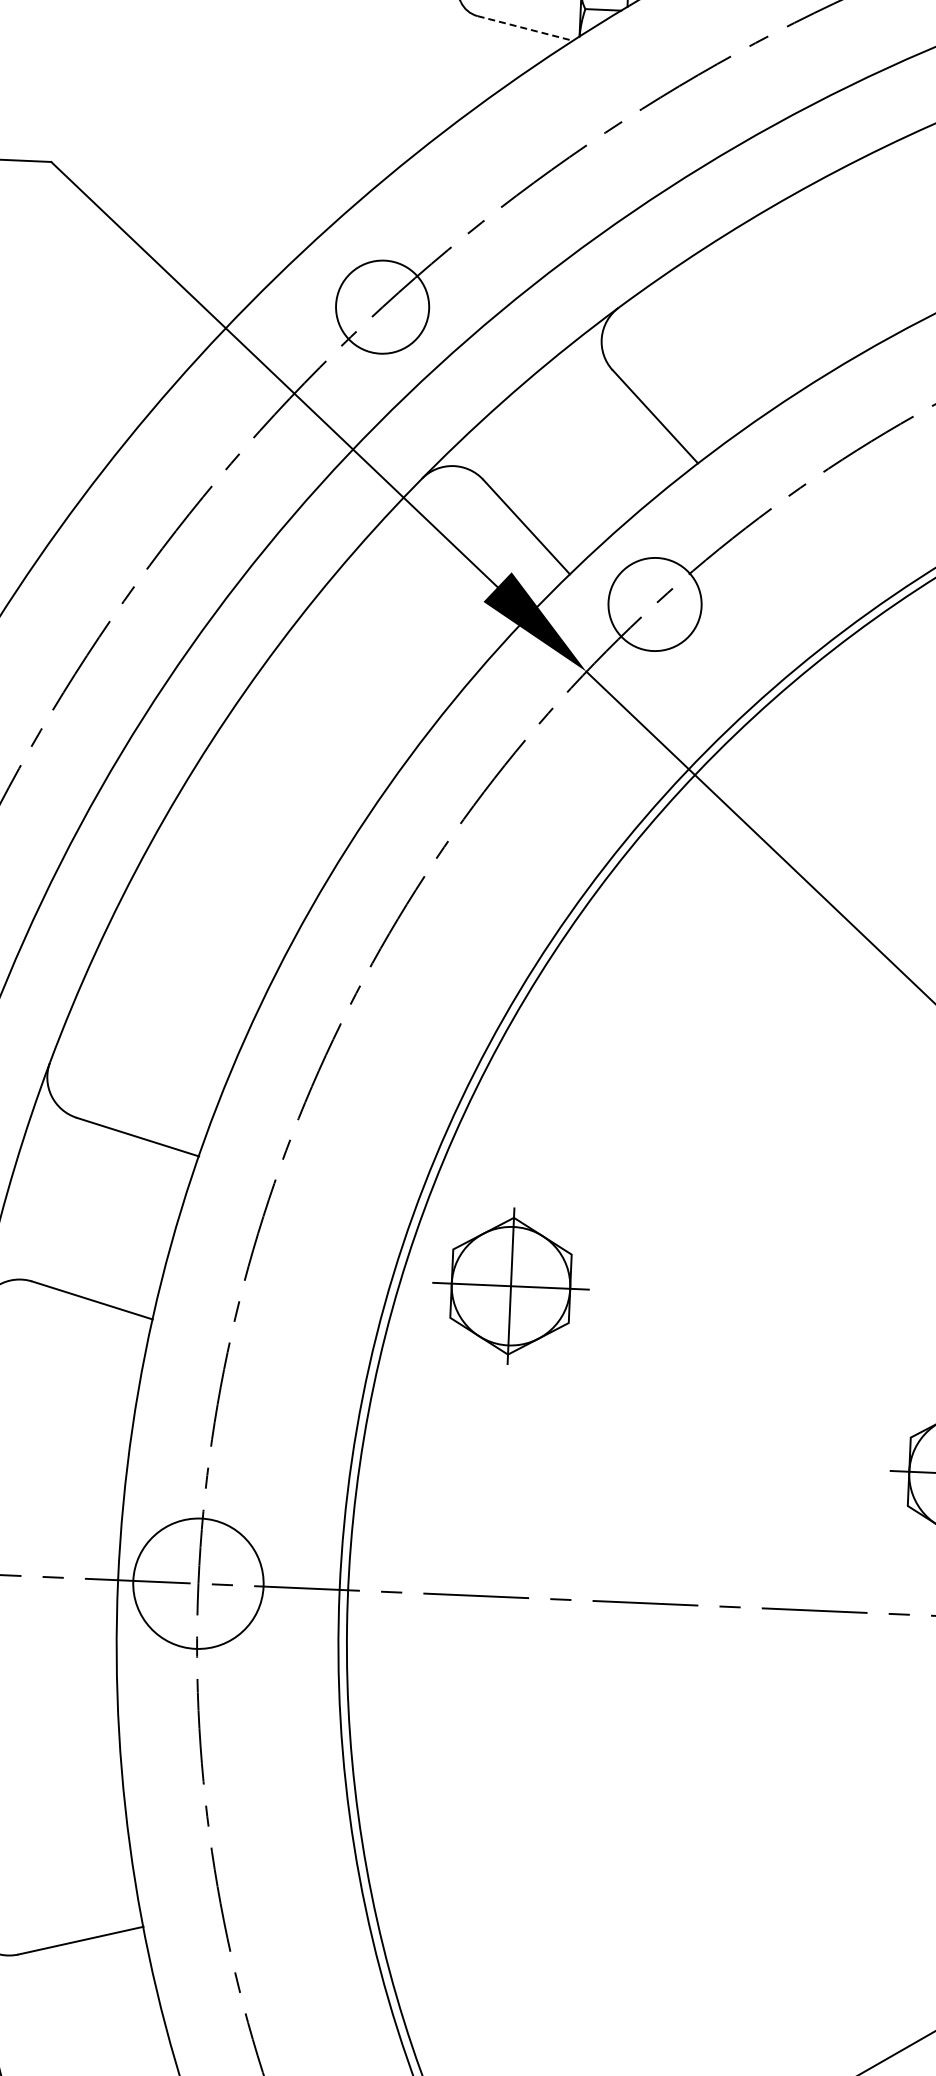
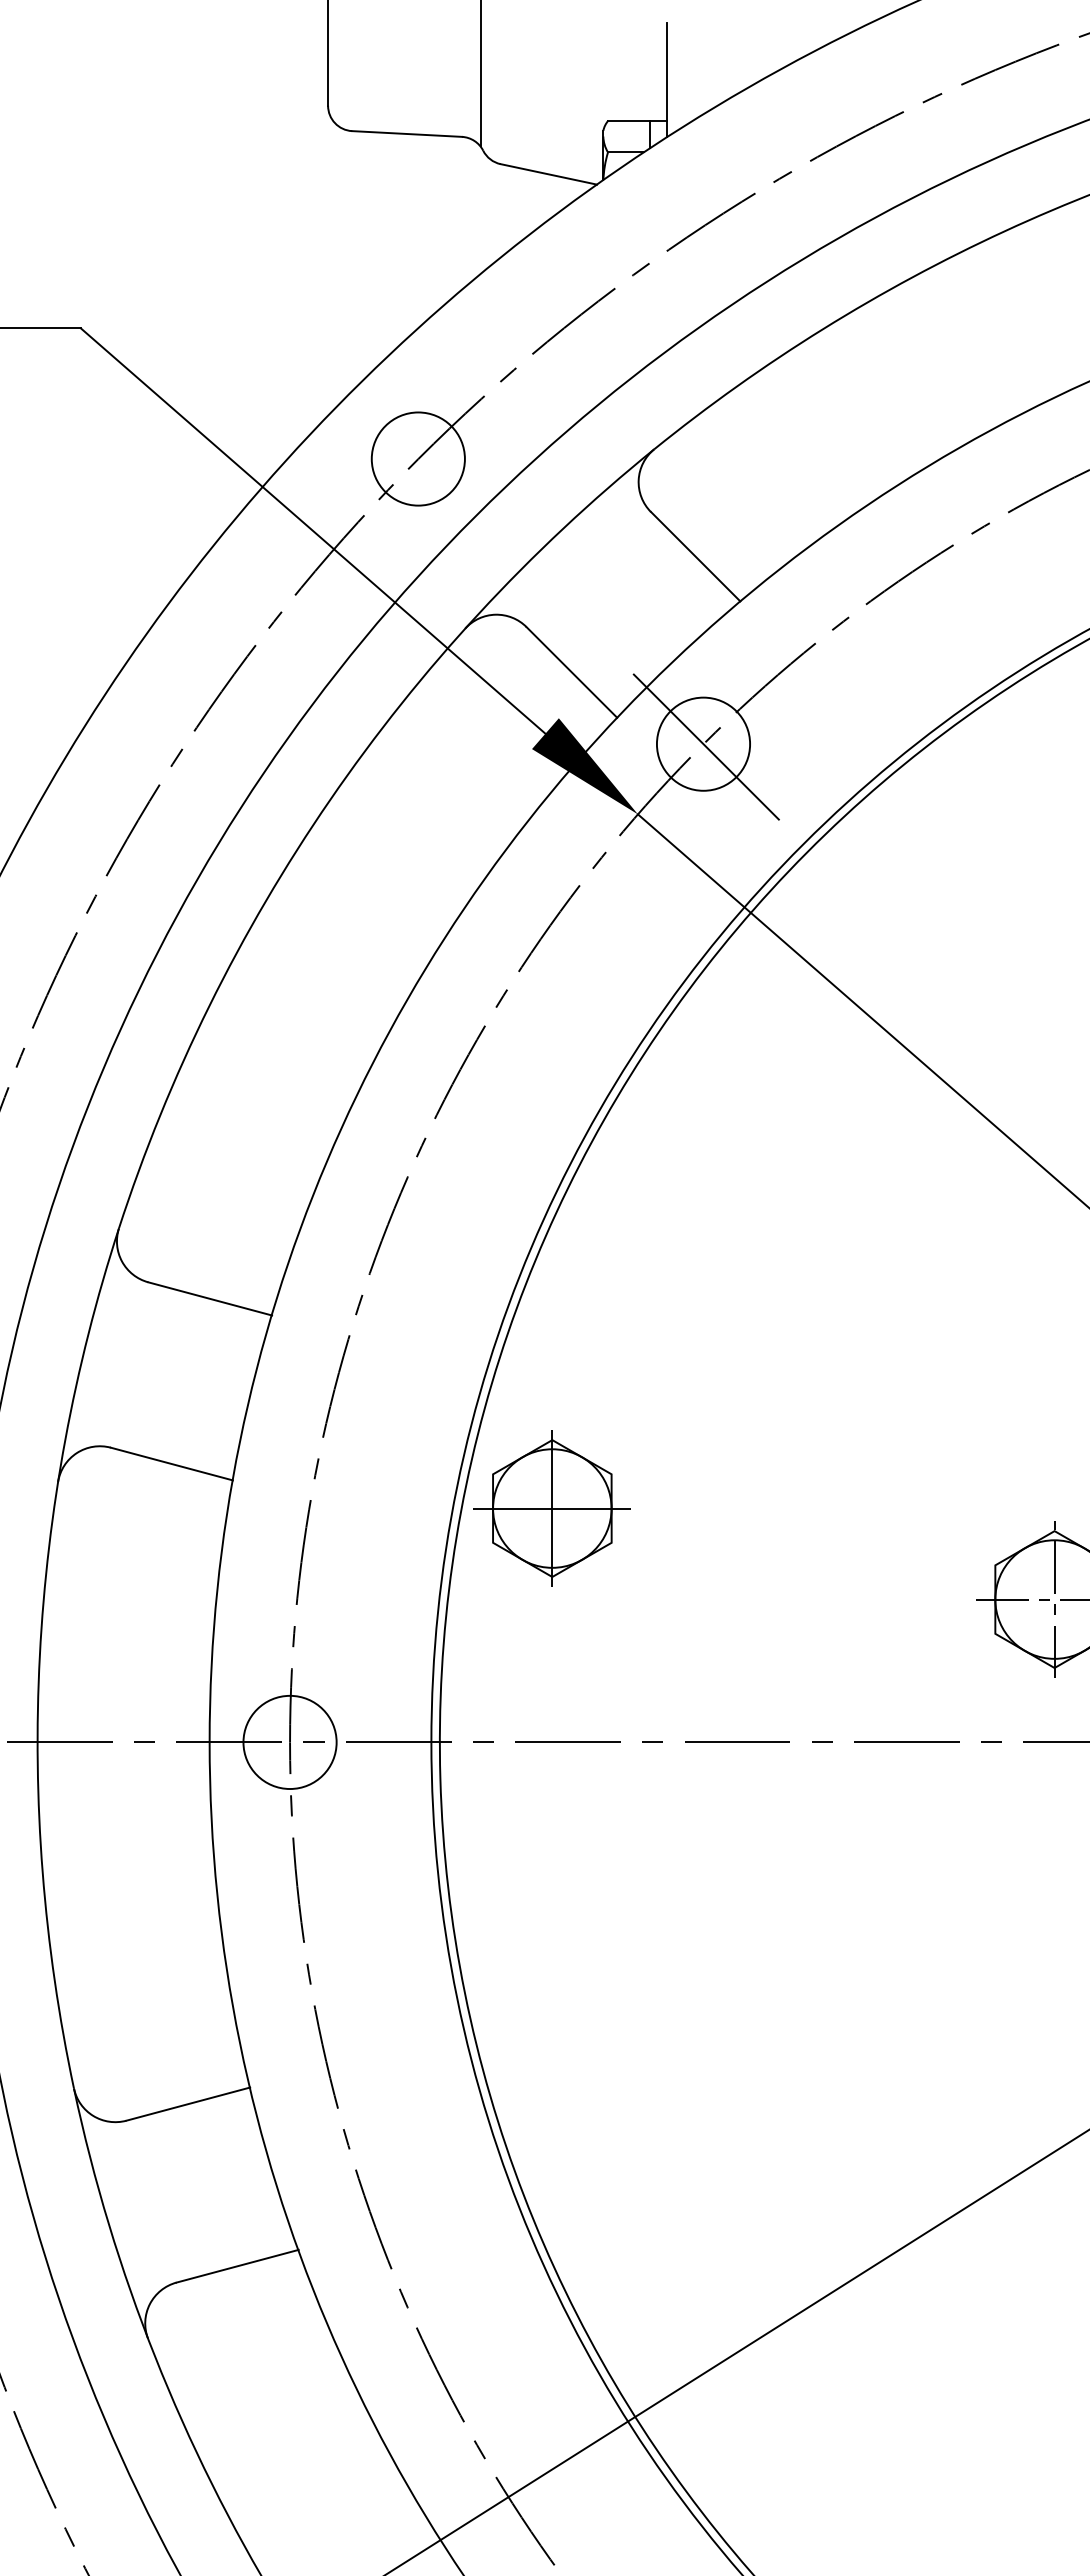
line: (526, 28) -> (549, 174), dashed -> solid
line: (657, 606) -> (706, 746), added
part: (510, 1286) -> (551, 1508), moved
circle: (197, 1583) -> (289, 1742), size x0.71

